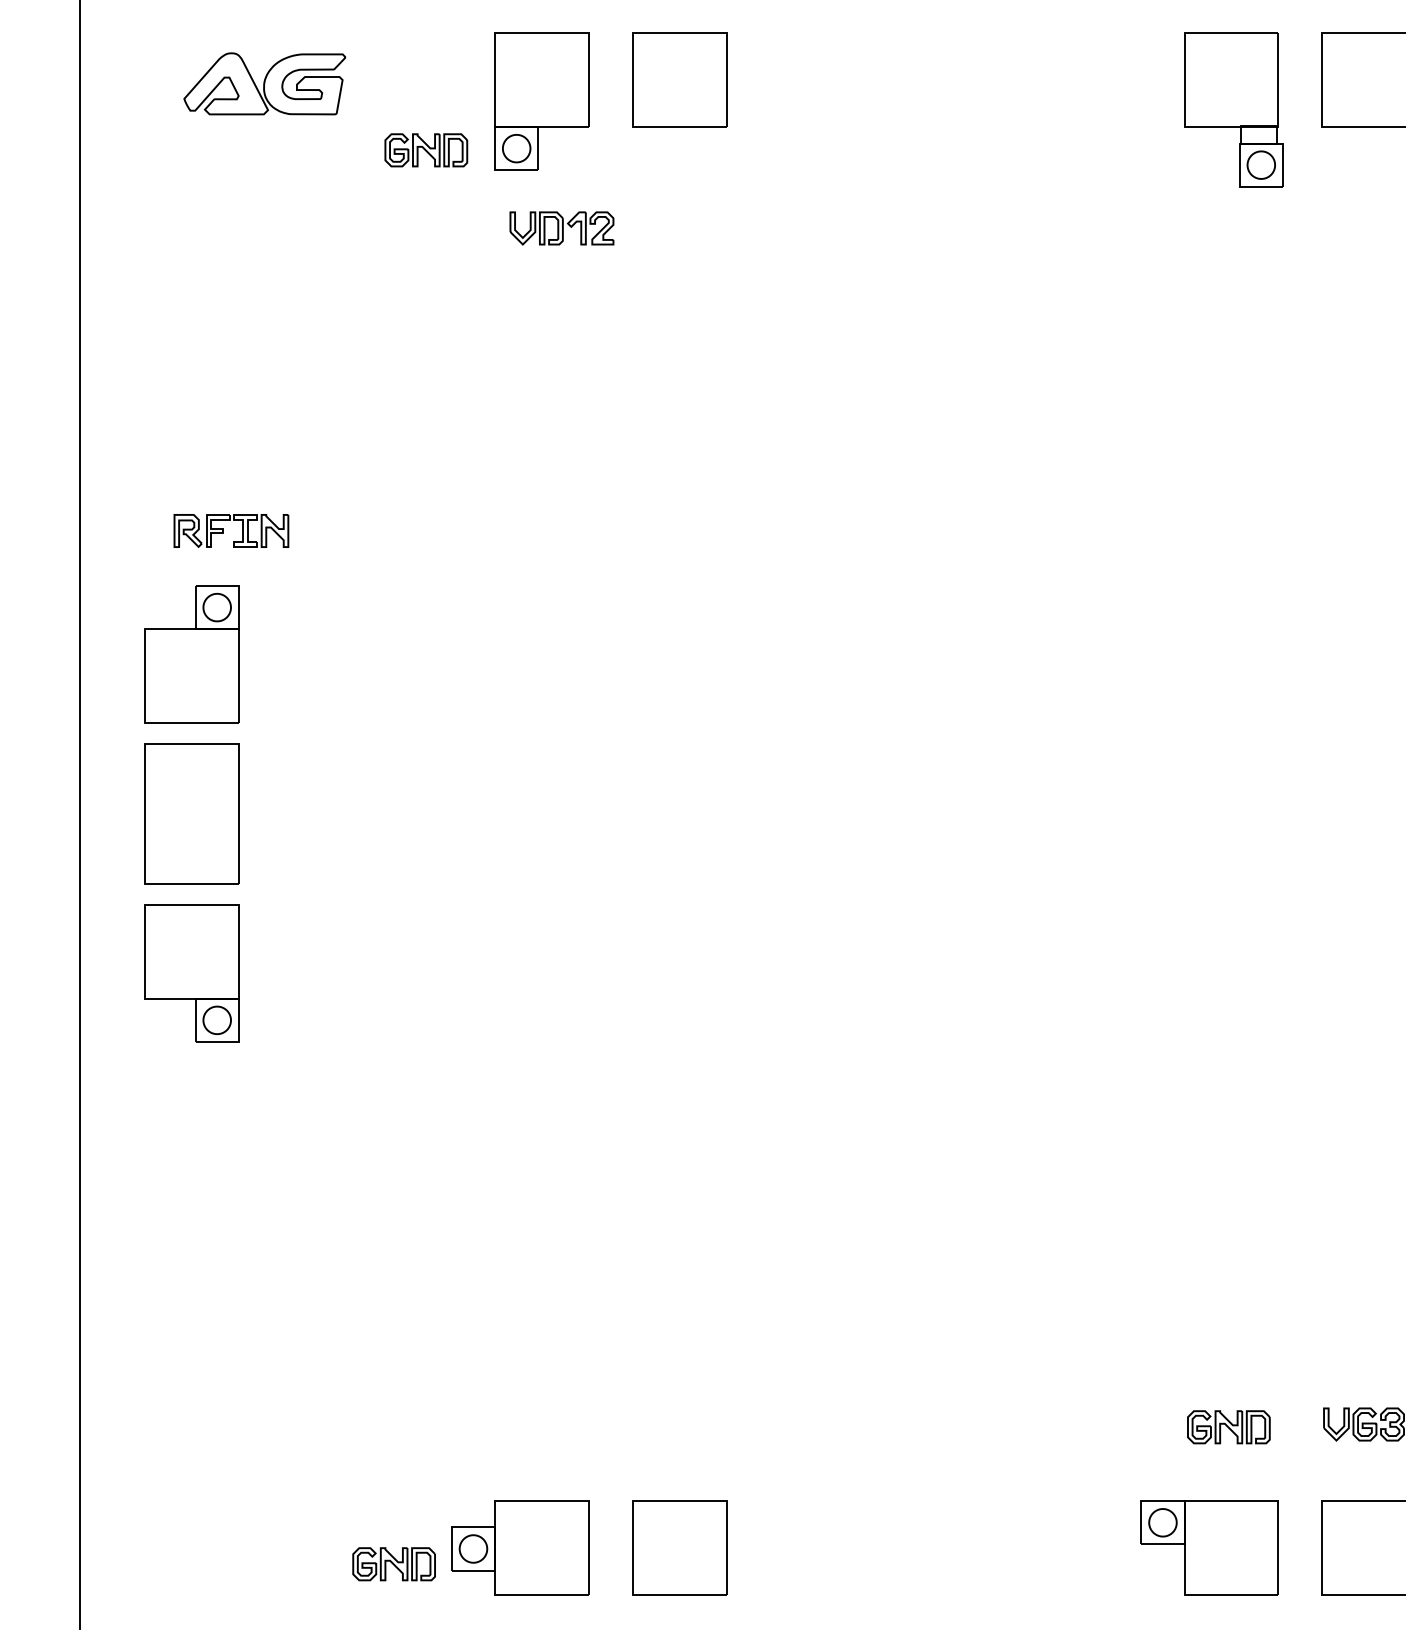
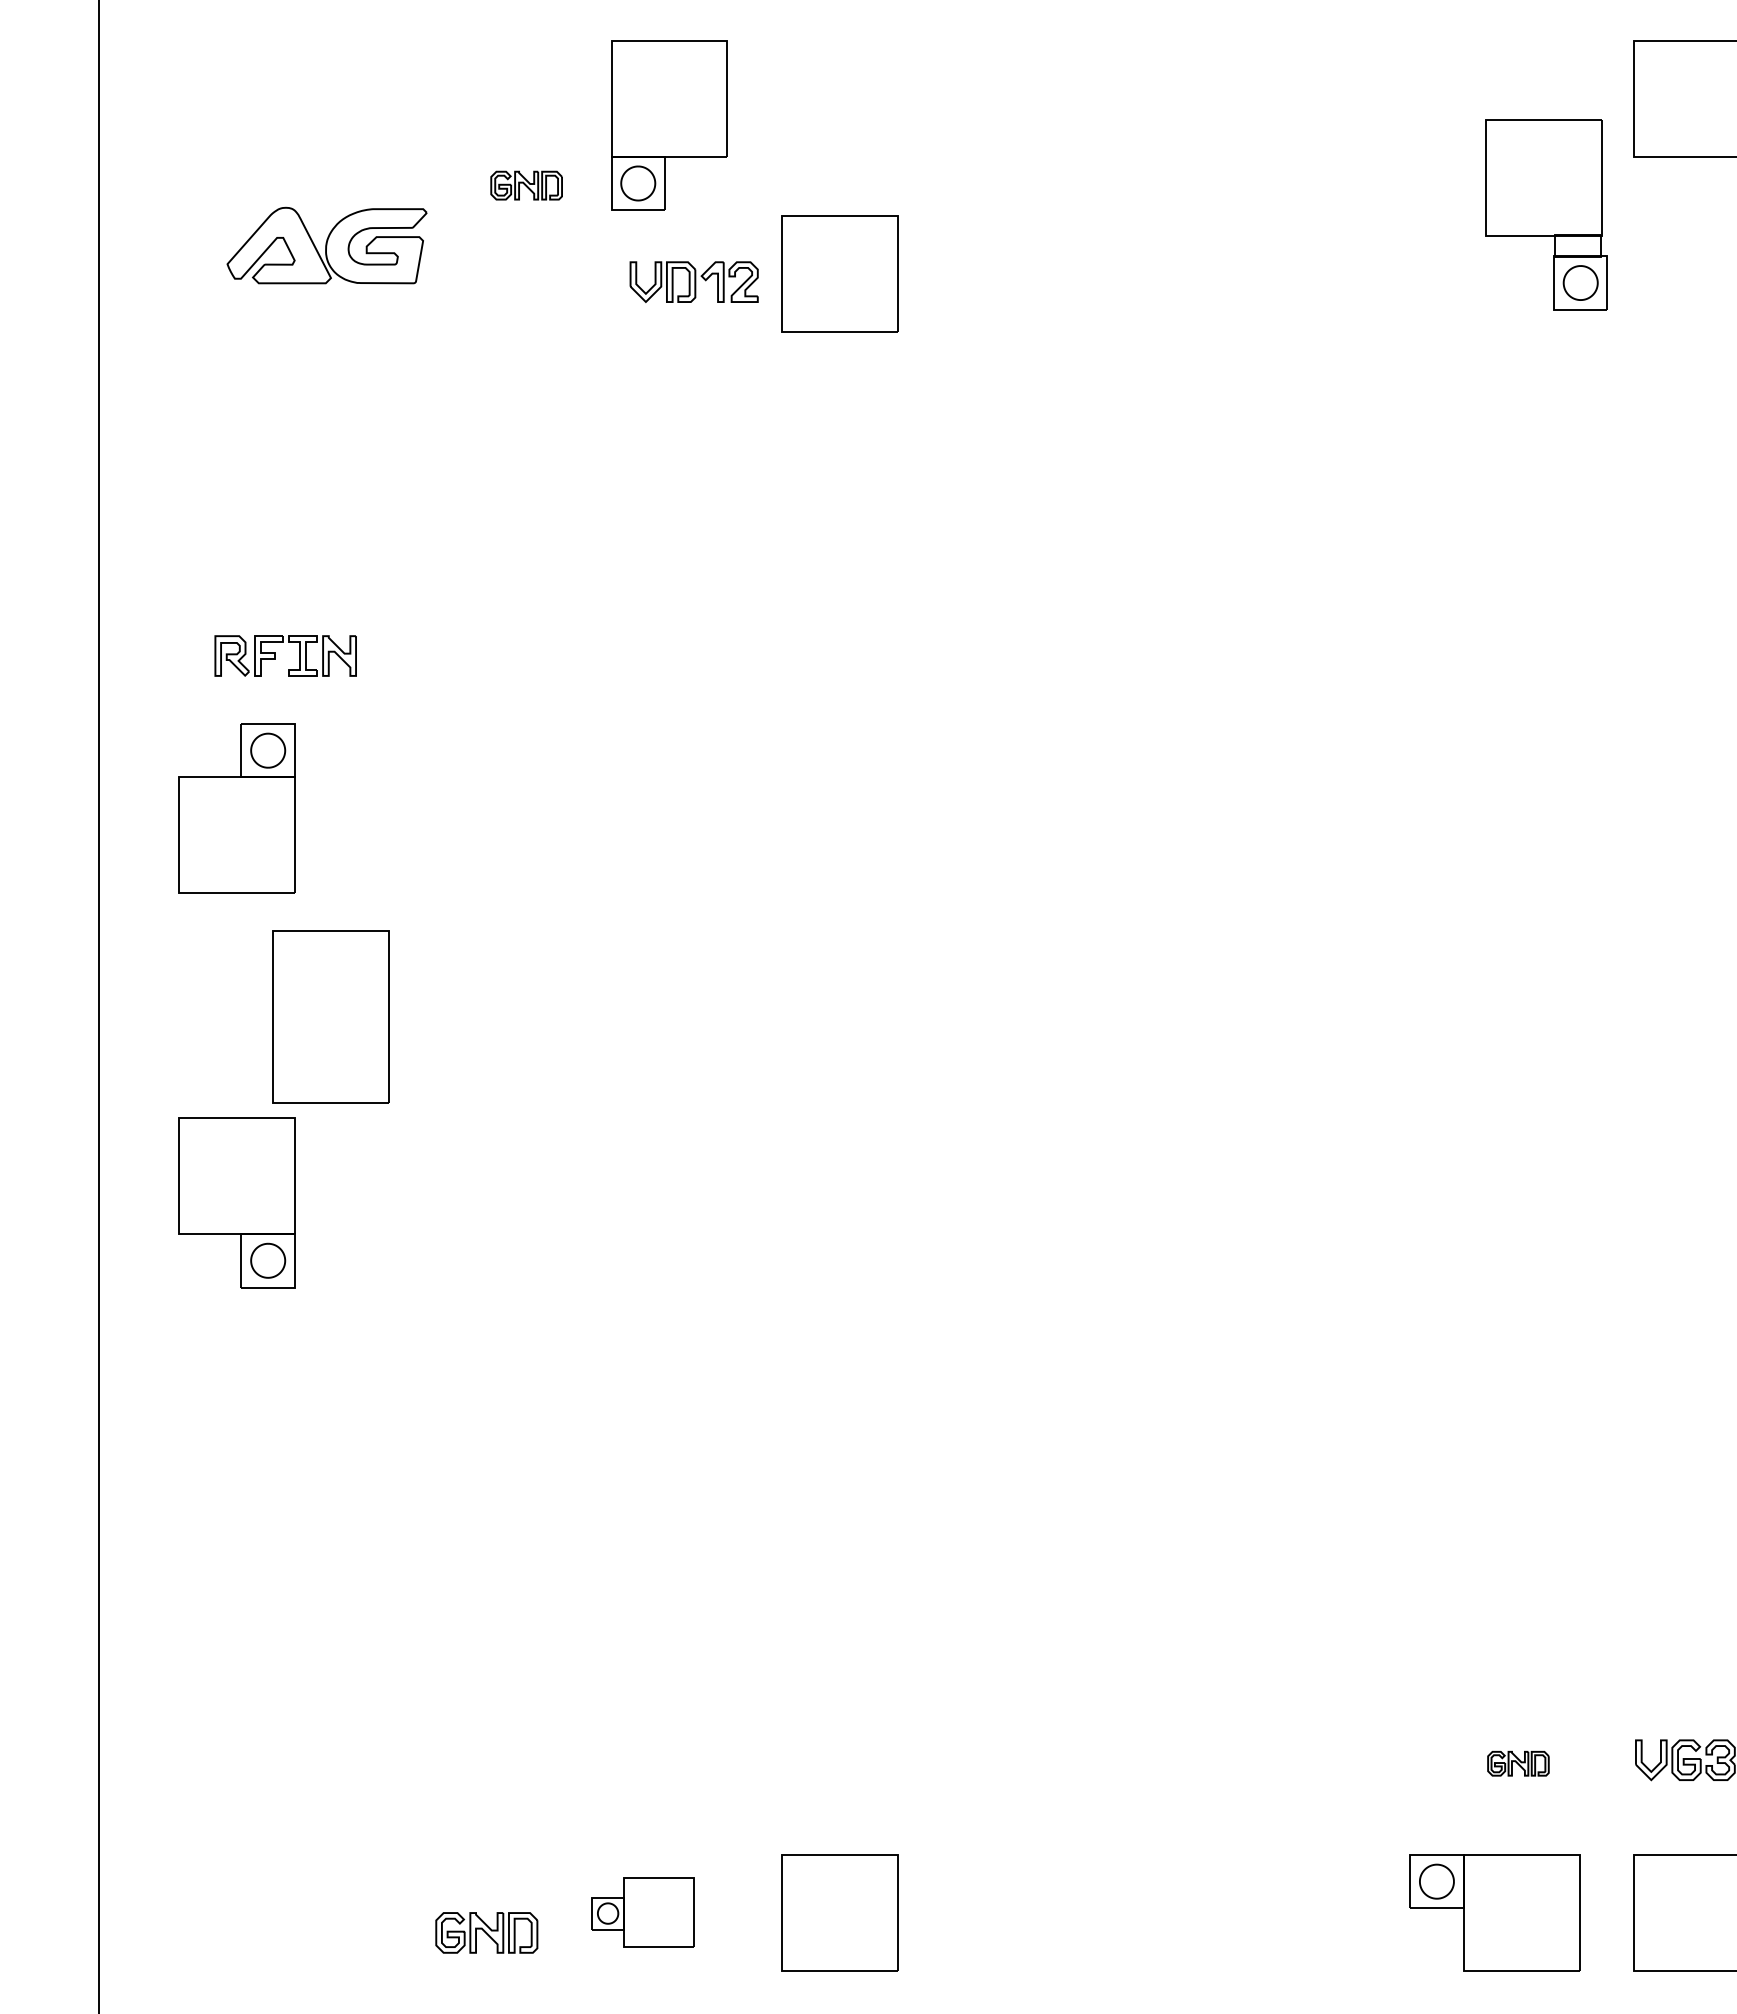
part: (679, 79) -> (839, 273), moved
part: (264, 83) -> (326, 245), moved
part: (1233, 109) -> (1546, 214), moved
part: (426, 150) -> (526, 185), size x0.7
part: (191, 813) -> (330, 1016), moved
part: (1228, 1427) -> (1517, 1763), size x0.6
part: (520, 1547) -> (642, 1912), size x0.6

